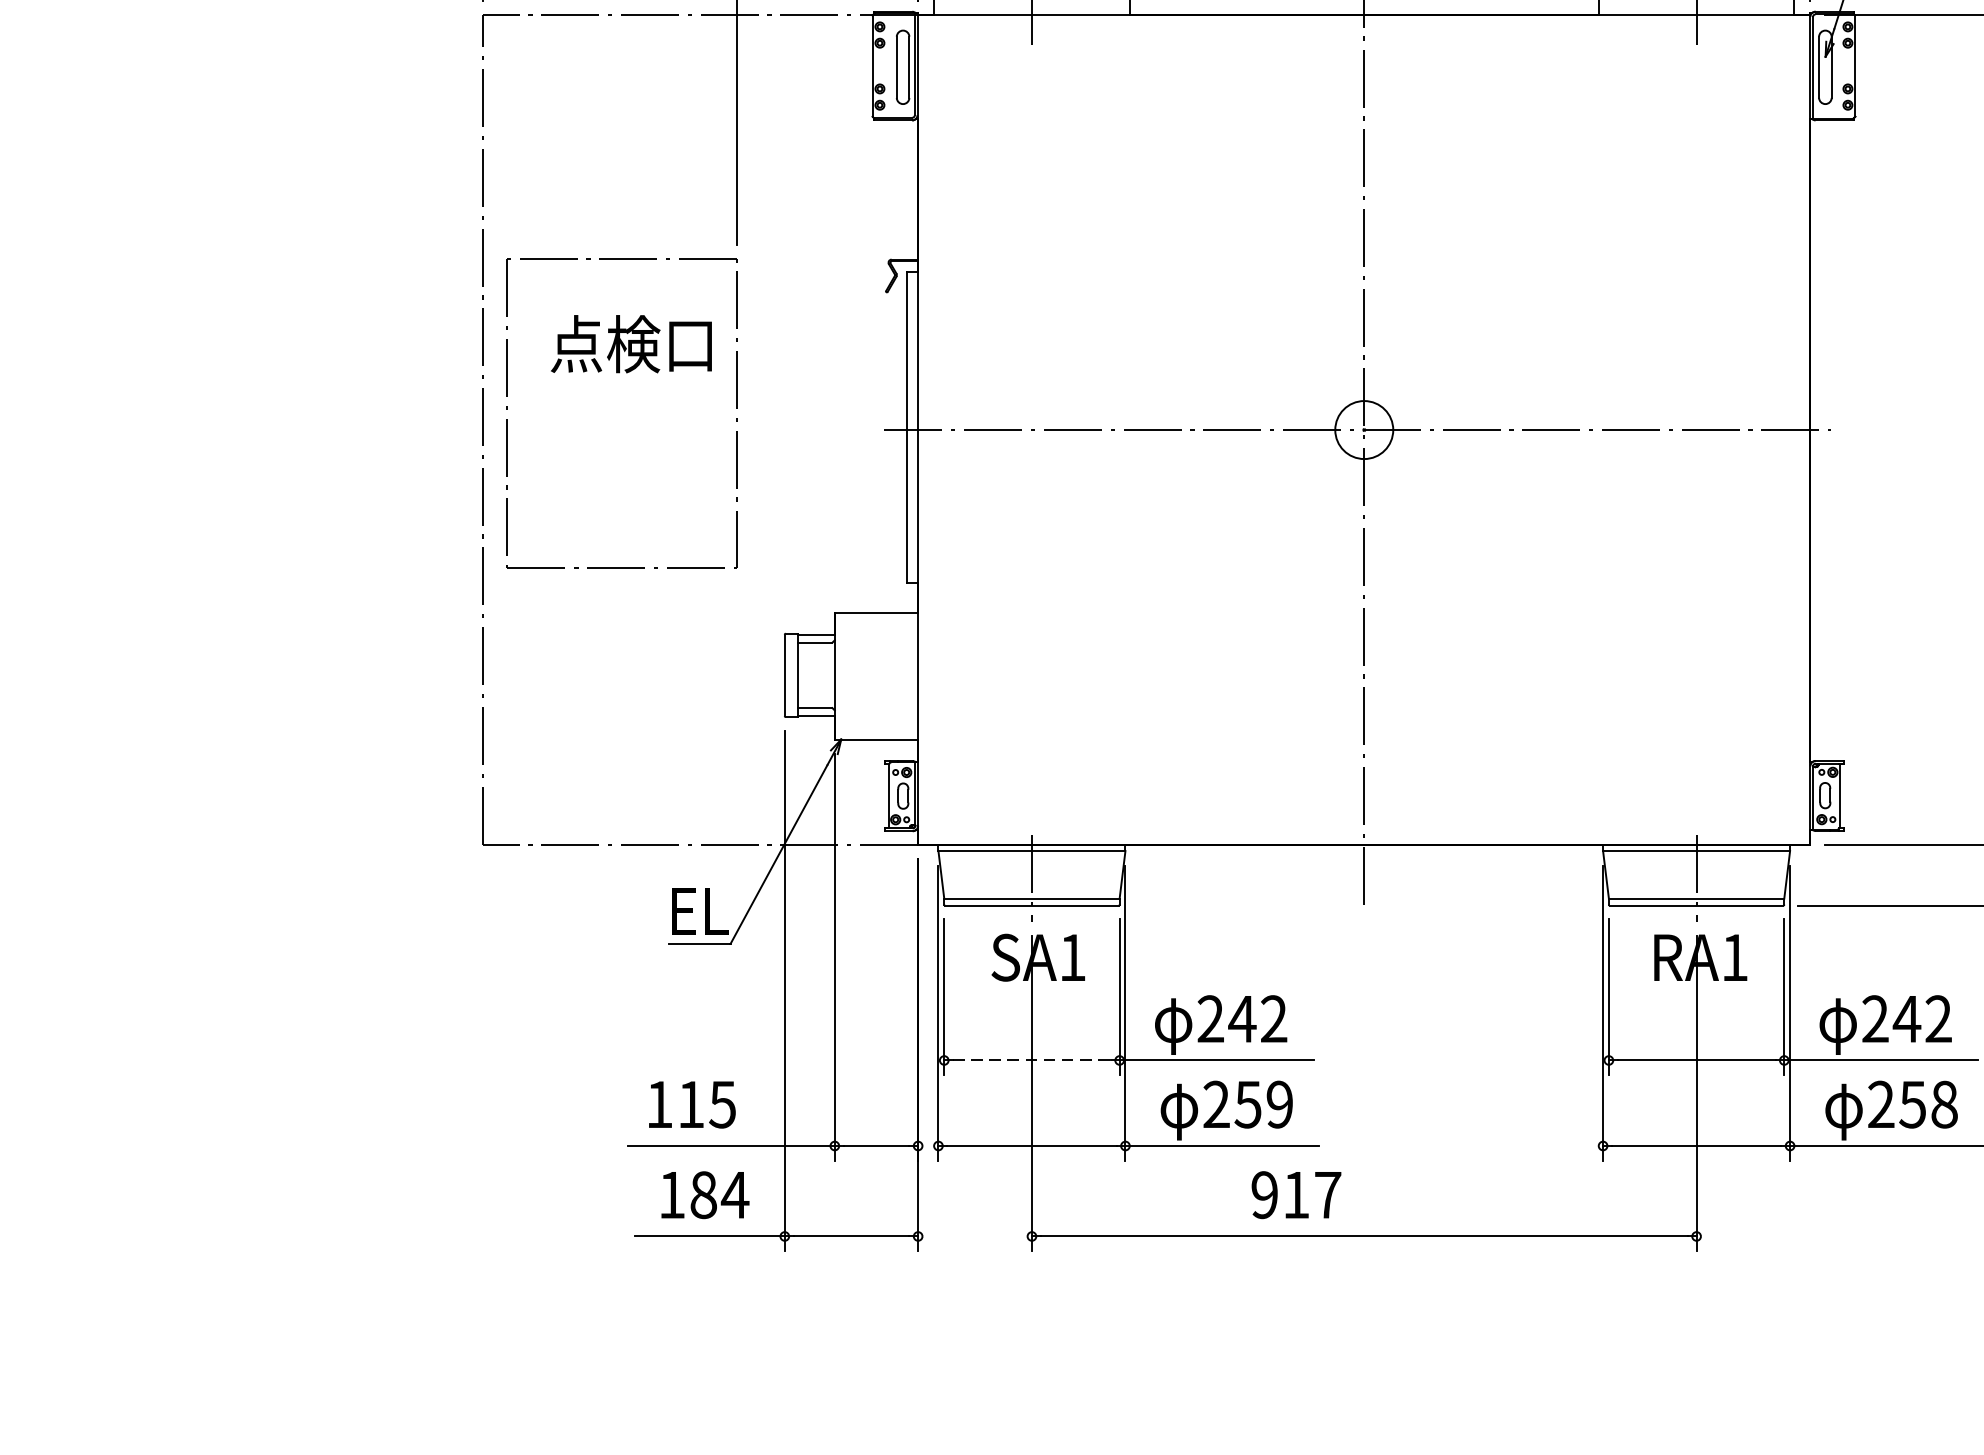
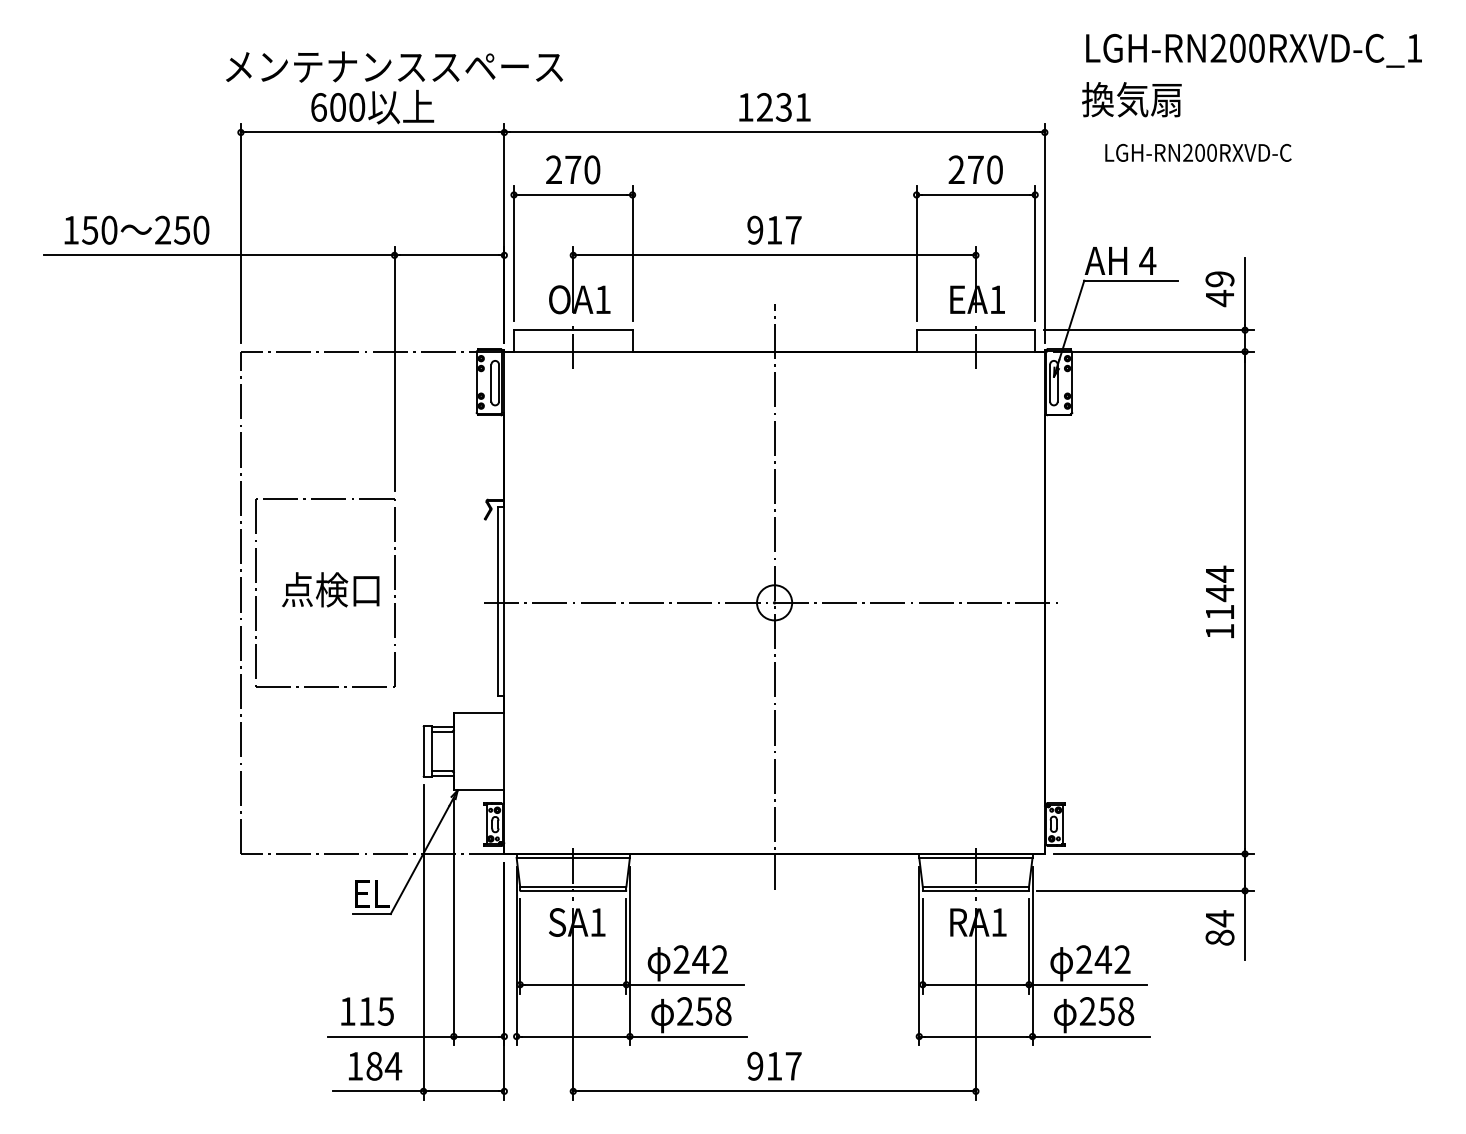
text: (631, 343) -> (330, 589), moved
line: (1032, 1060) -> (573, 984), dashed -> solid
text: (1279, 1104) -> (723, 1011), 259 -> 258
text: (1296, 1193) -> (774, 1065), moved

